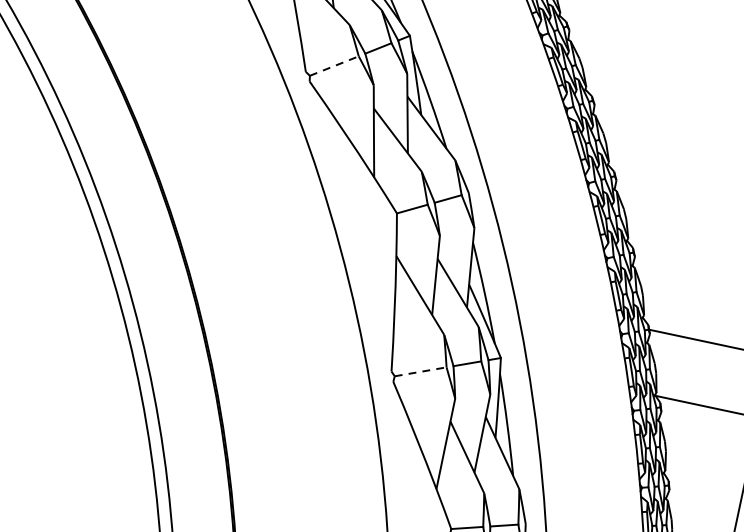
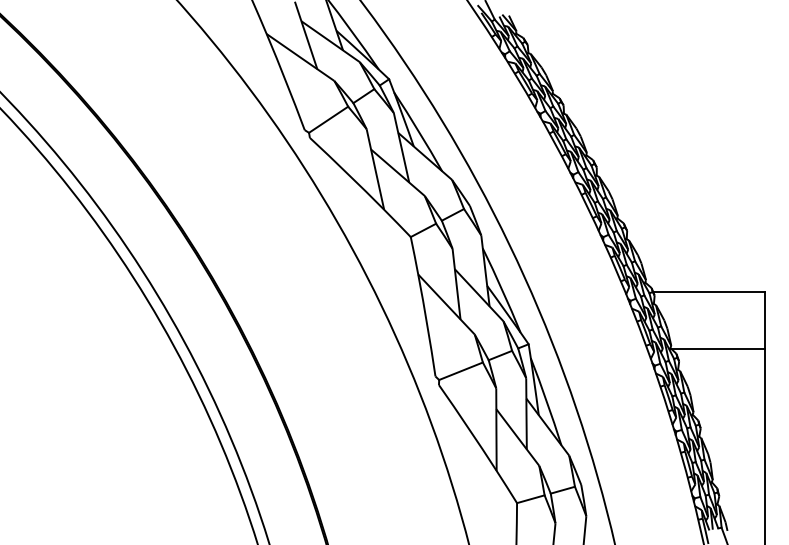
line: (334, 65) -> (328, 119), dashed -> solid
line: (421, 372) -> (461, 371), dashed -> solid

